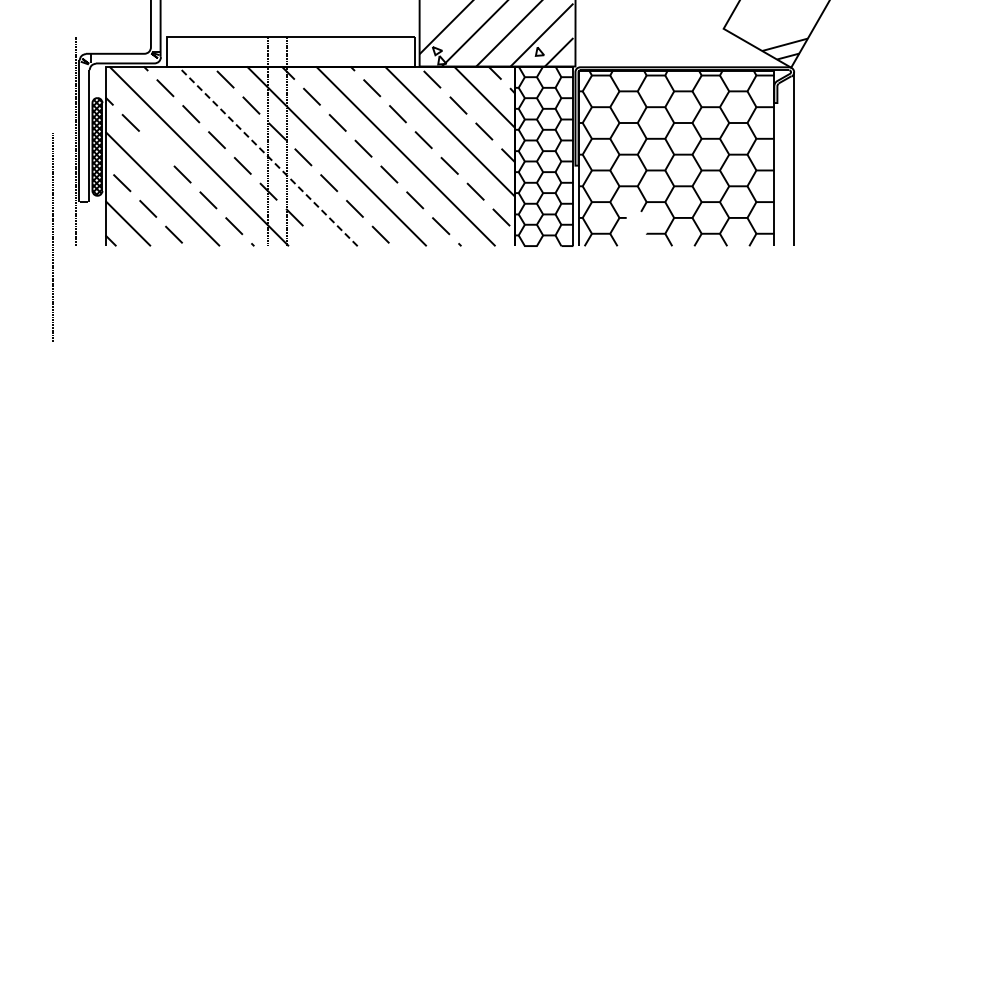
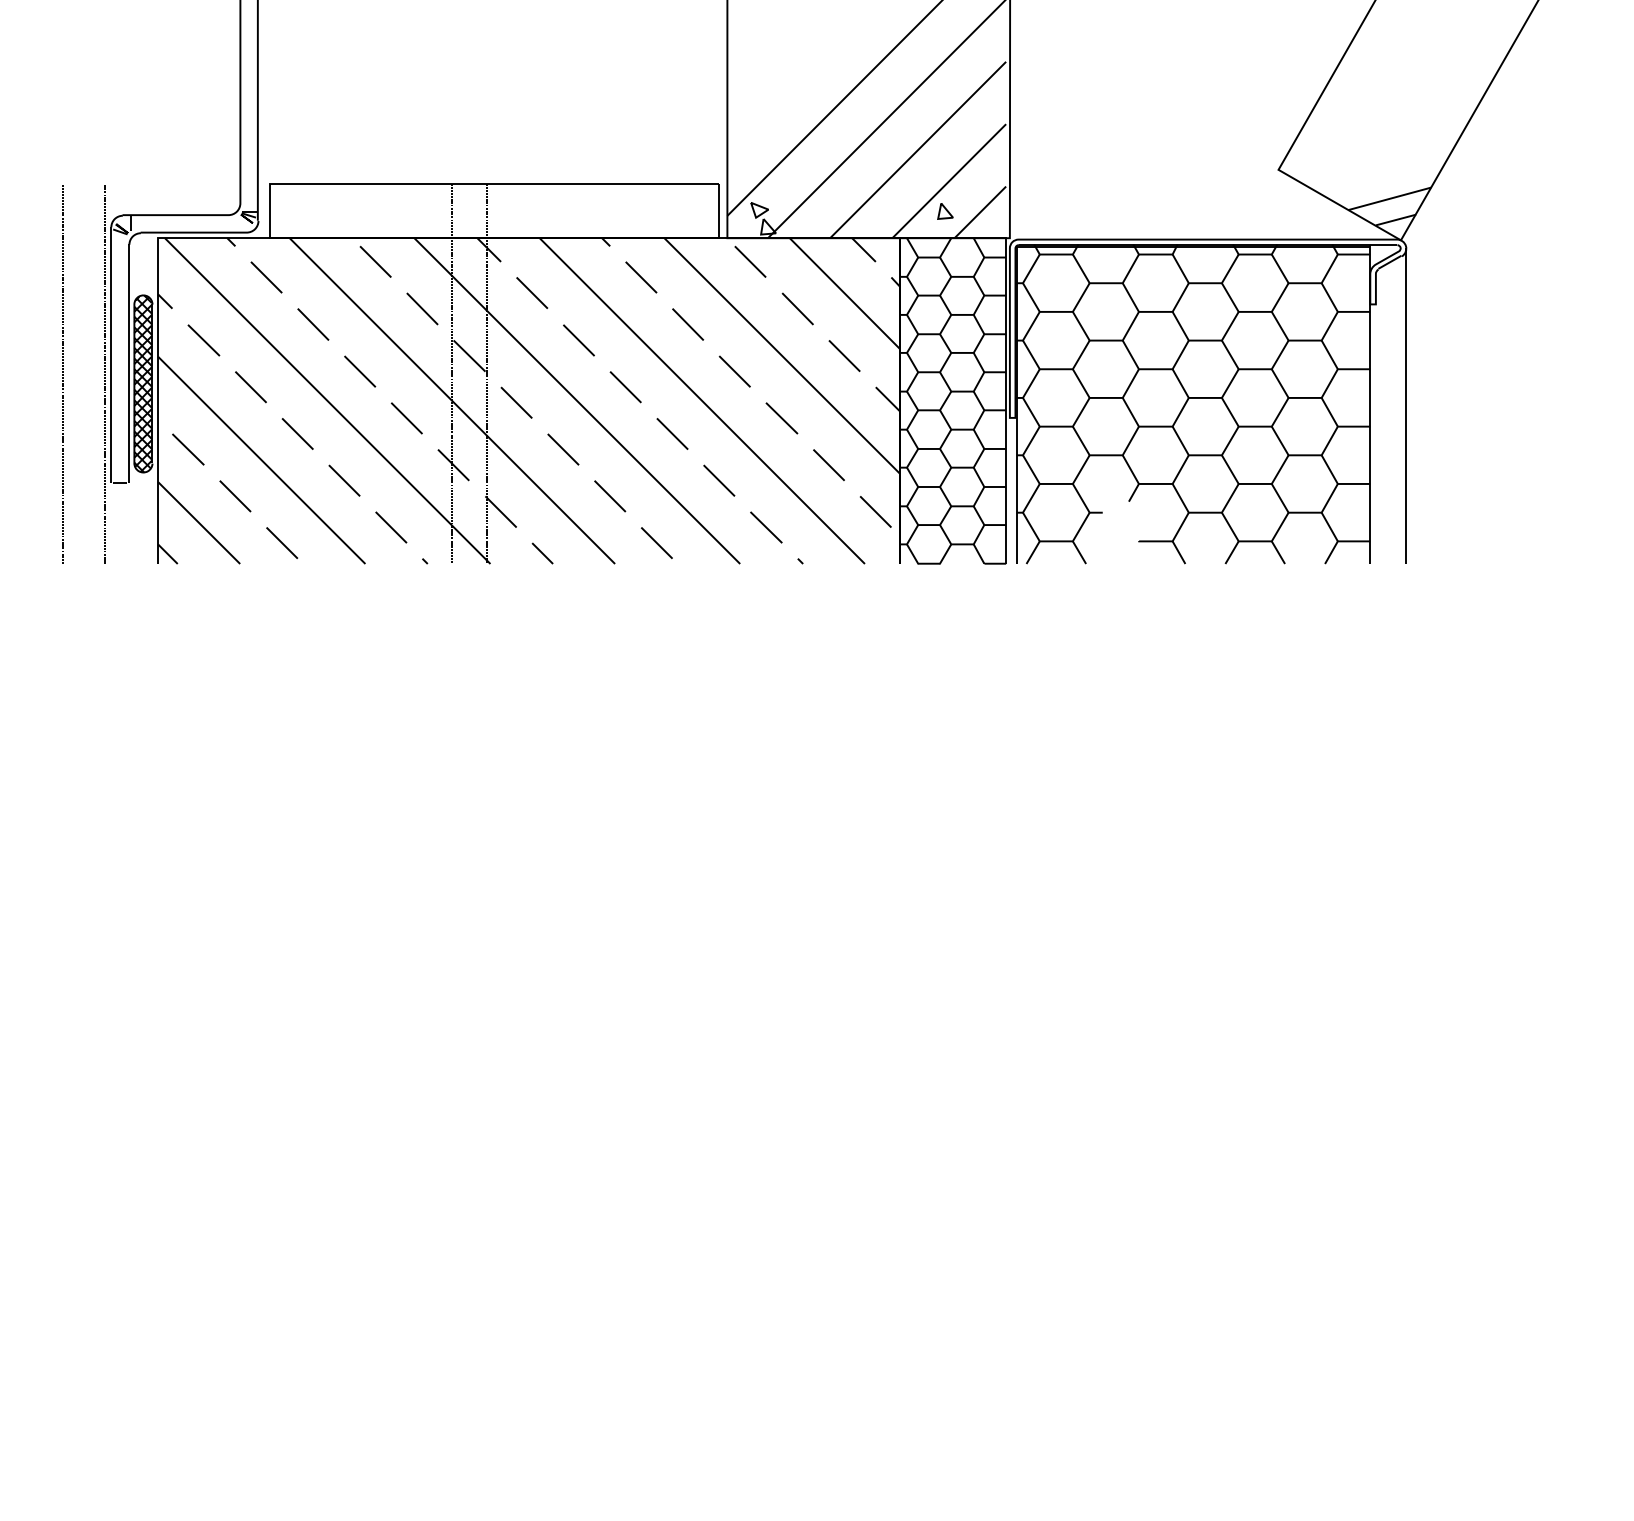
line: (156, 148) -> (250, 386), added
line: (267, 156) -> (451, 401), dashed -> solid
line: (52, 237) -> (61, 374), moved
line: (317, 240) -> (542, 553), added

